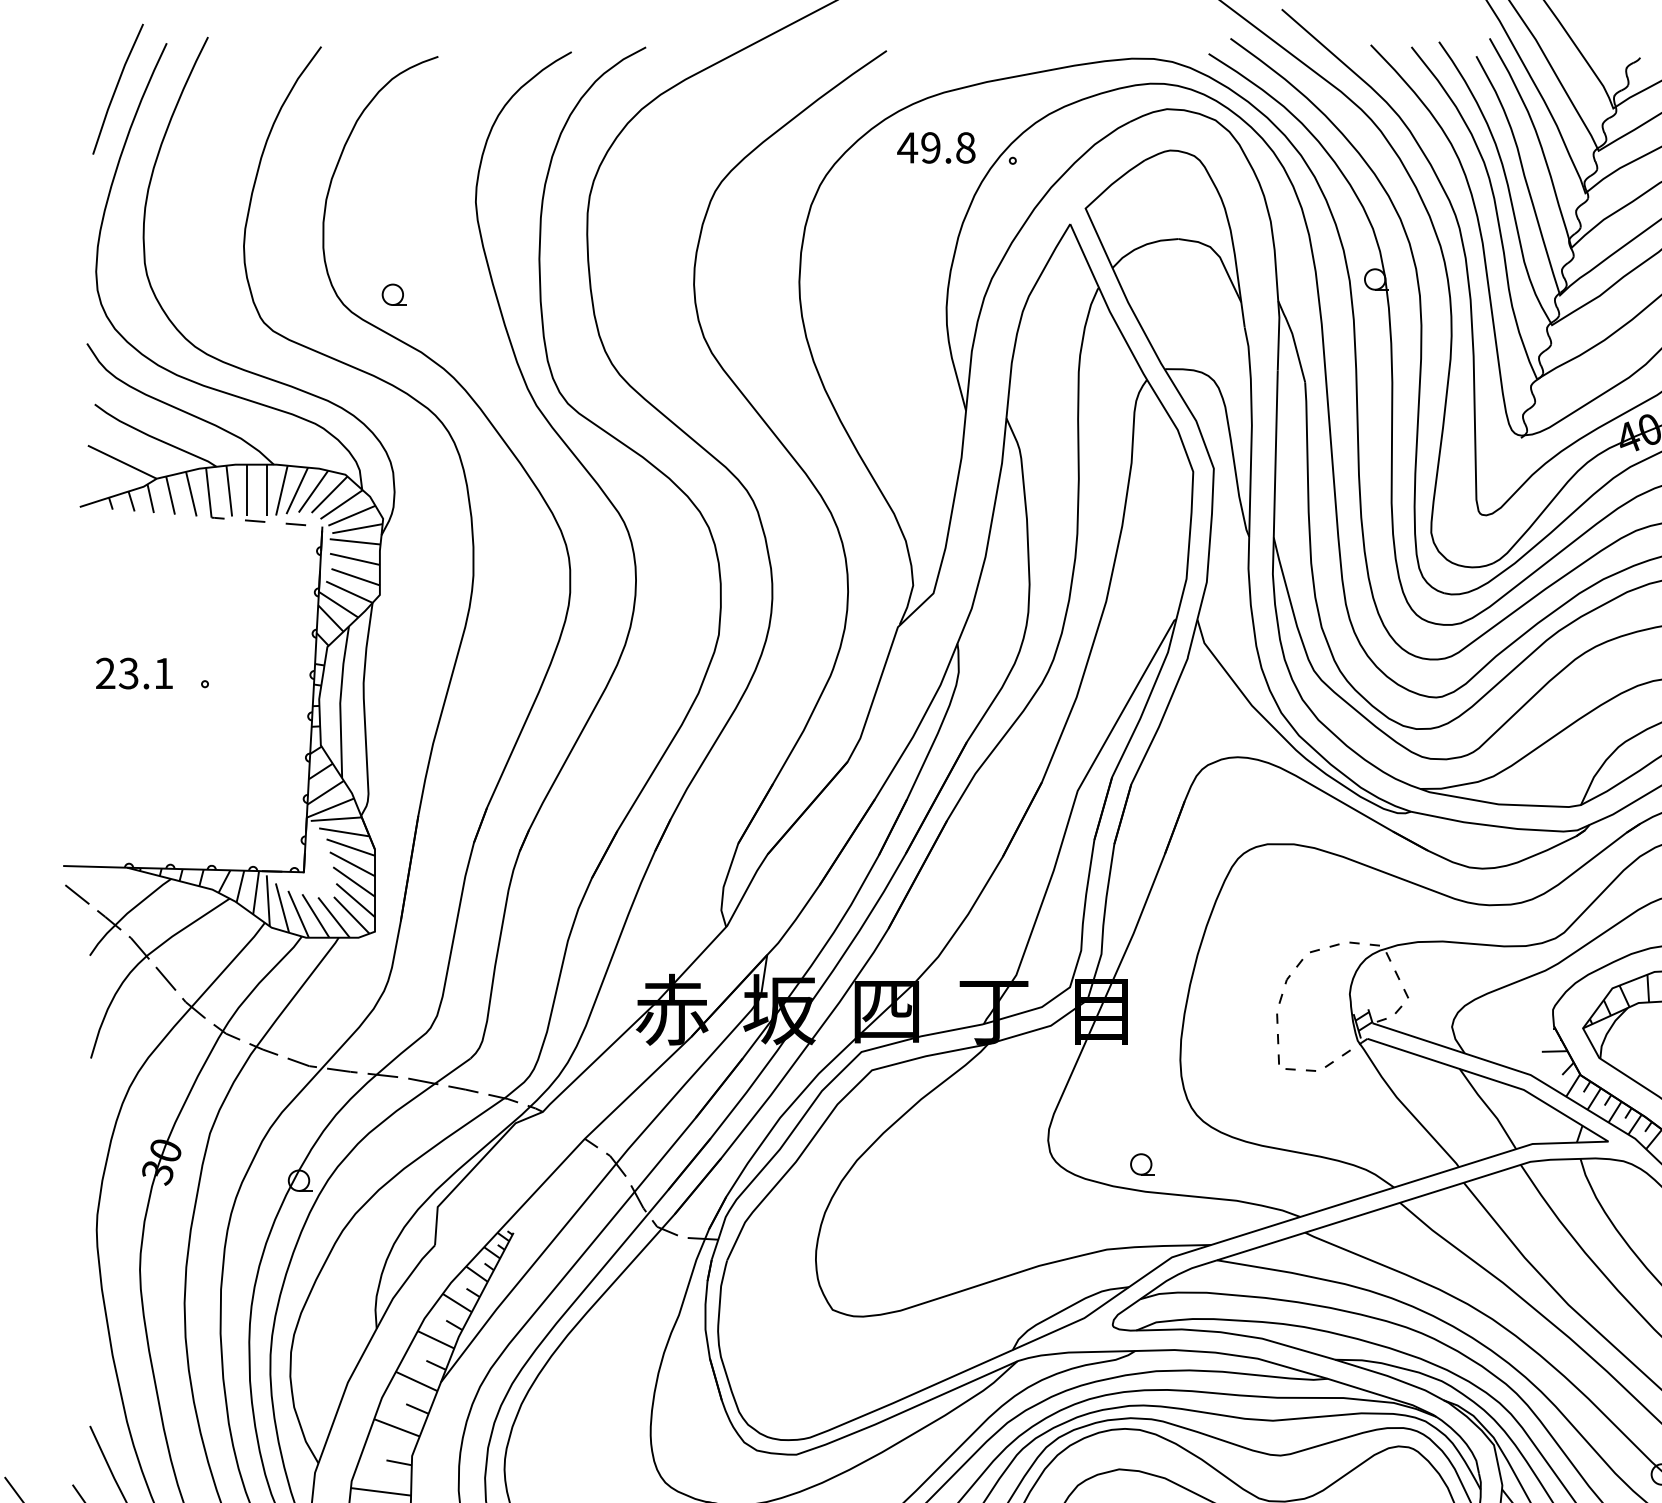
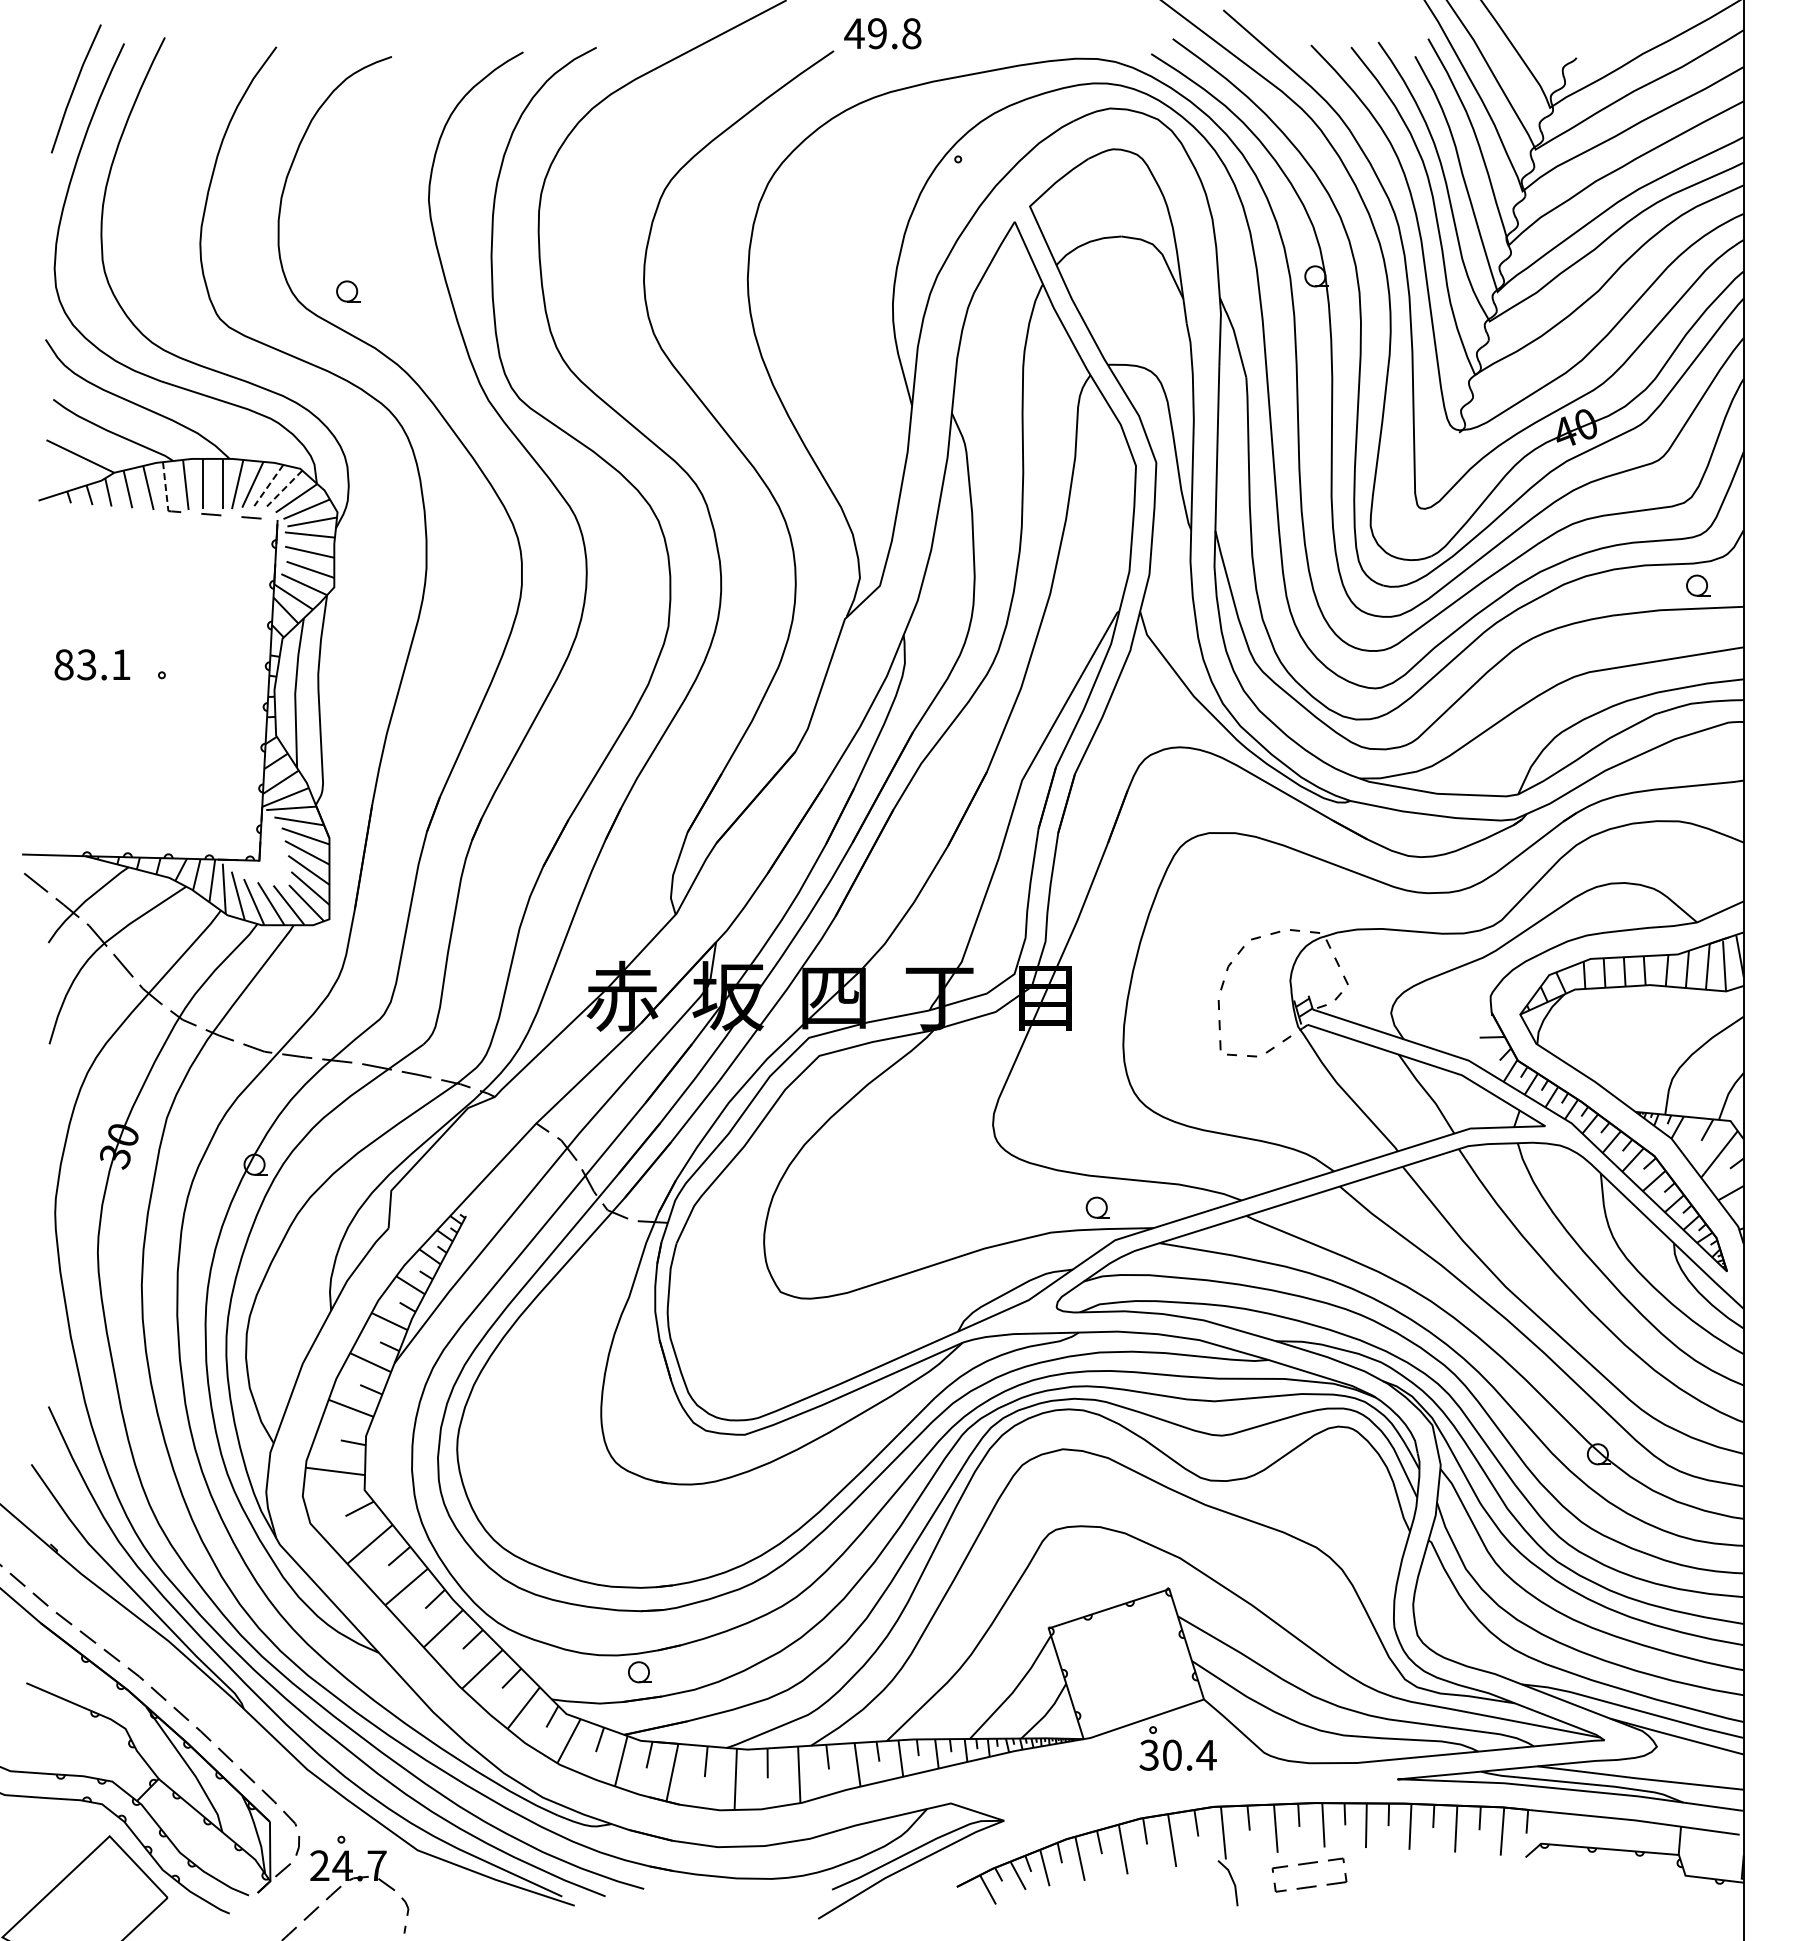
text: (936, 147) -> (882, 33), moved
line: (313, 491) -> (268, 485), solid -> dashed
line: (208, 492) -> (165, 486), solid -> dashed
line: (329, 494) -> (284, 488), solid -> dashed
text: (105, 673) -> (63, 664), 23.1 -> 83.1
part: (1141, 1164) -> (1097, 1207), moved

